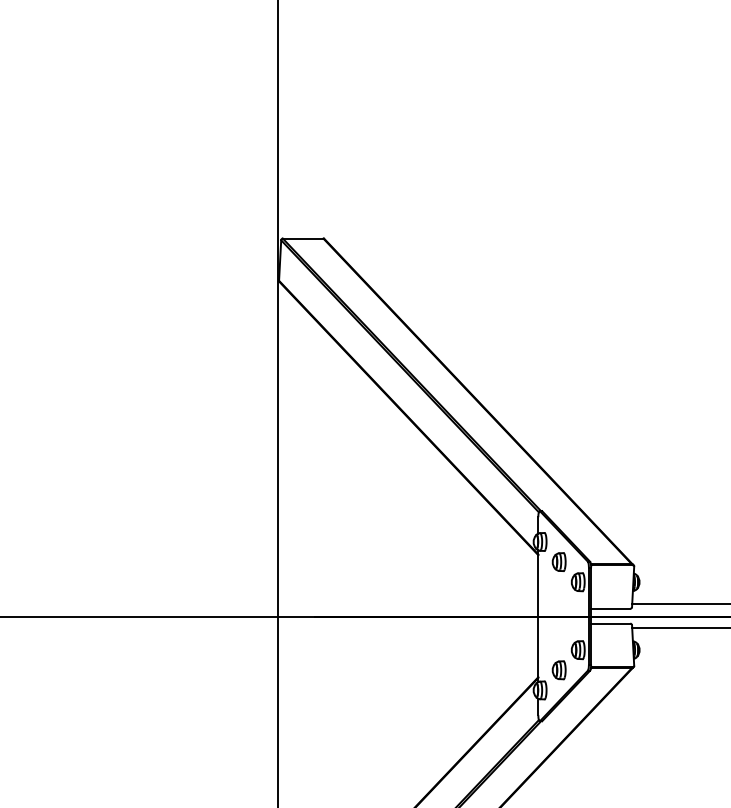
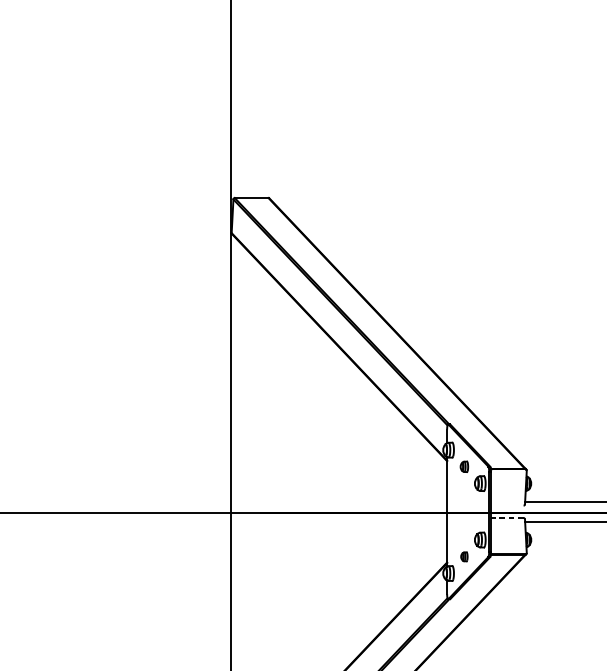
part: (558, 561) -> (463, 466), size x0.7
line: (610, 608) -> (507, 505), removed
line: (610, 623) -> (507, 517), solid -> dashed
part: (558, 670) -> (463, 556), size x0.6

